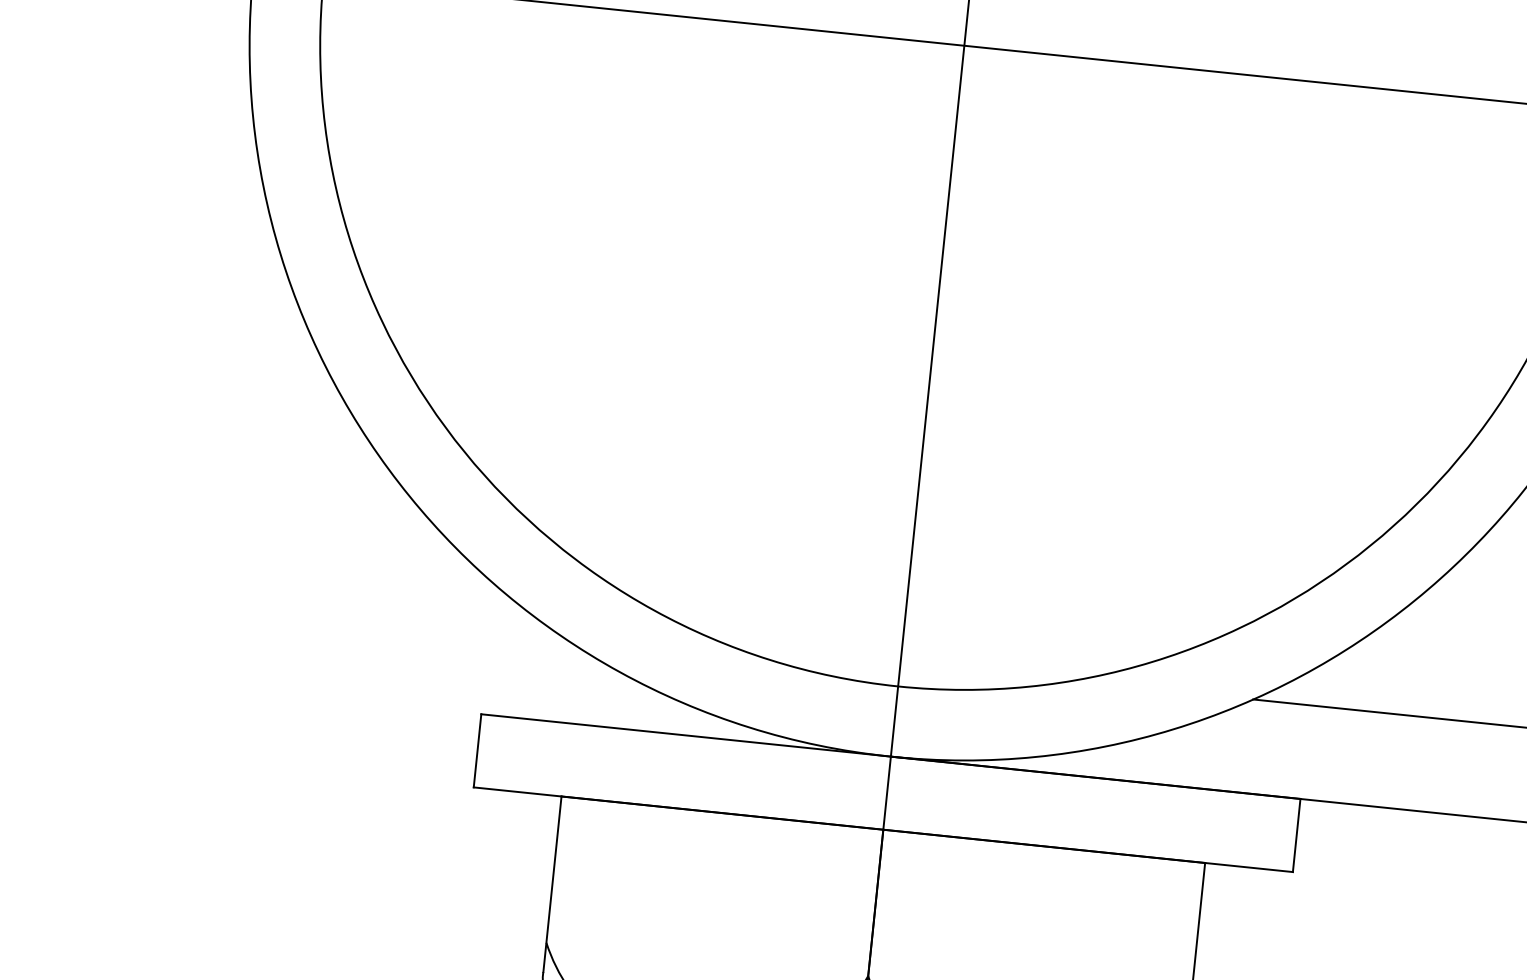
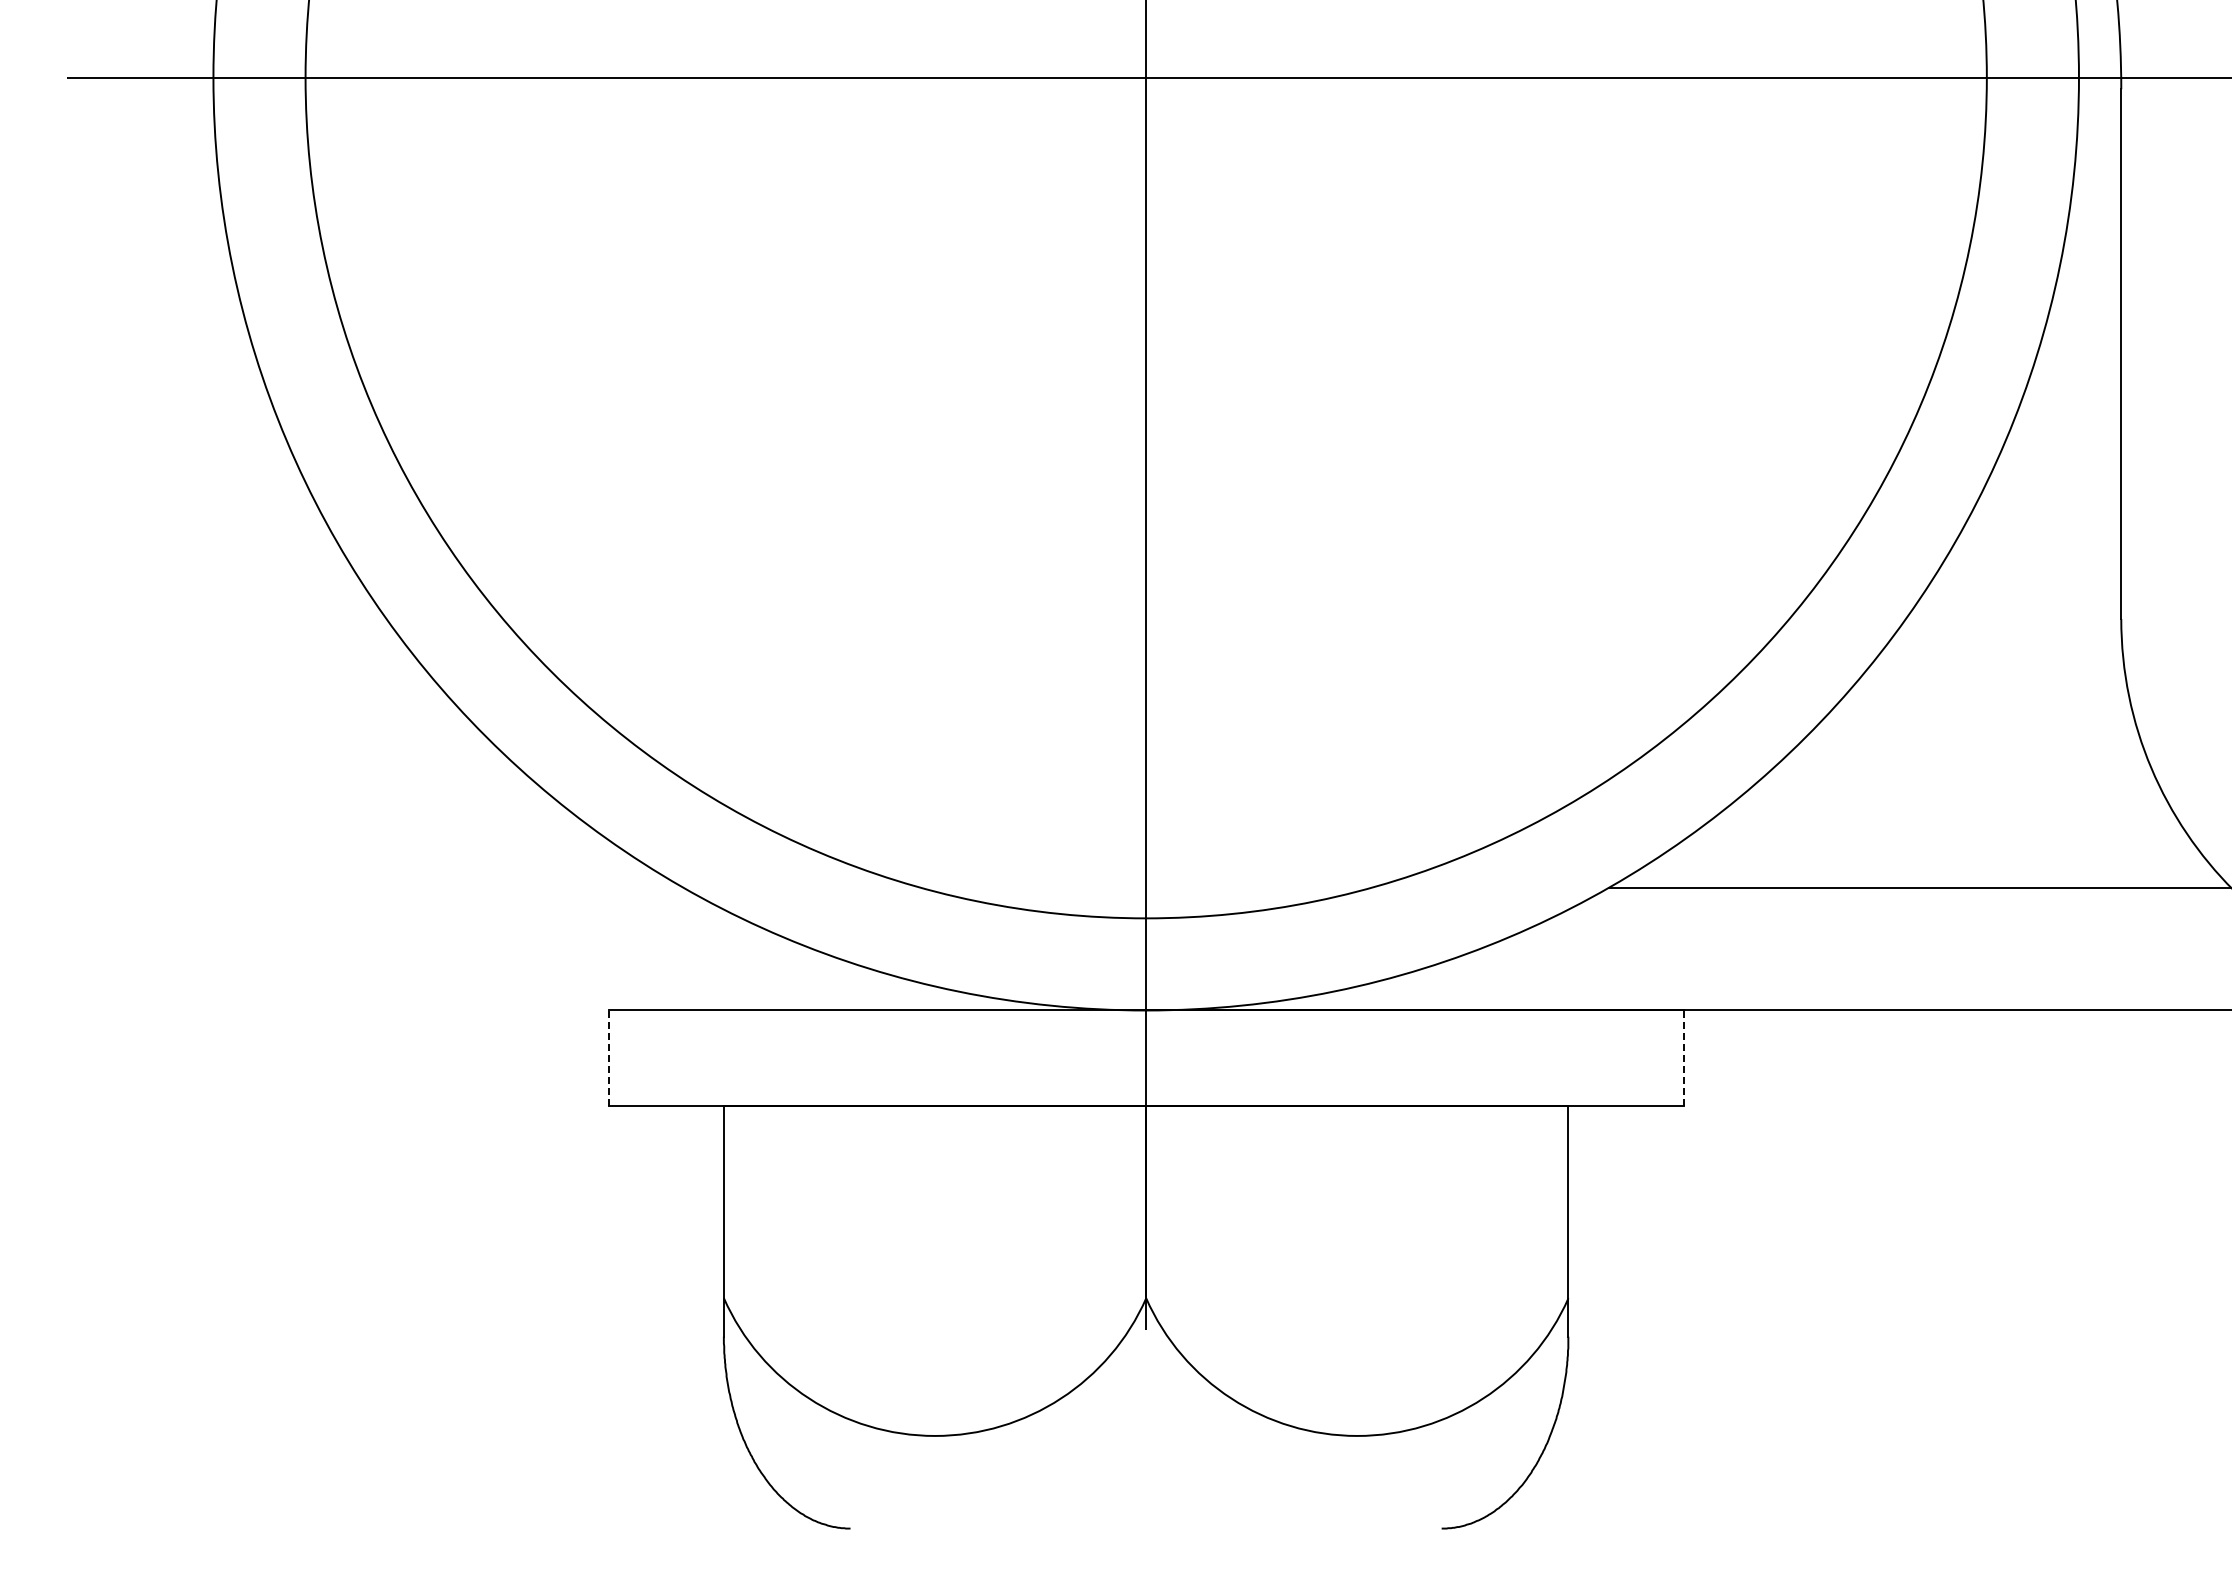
line: (477, 750) -> (608, 1058), solid -> dashed
line: (1296, 835) -> (1683, 1058), solid -> dashed

